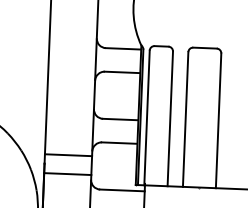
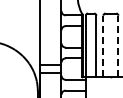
line: (185, 119) -> (103, 46), solid -> dashed
line: (218, 121) -> (118, 46), solid -> dashed

